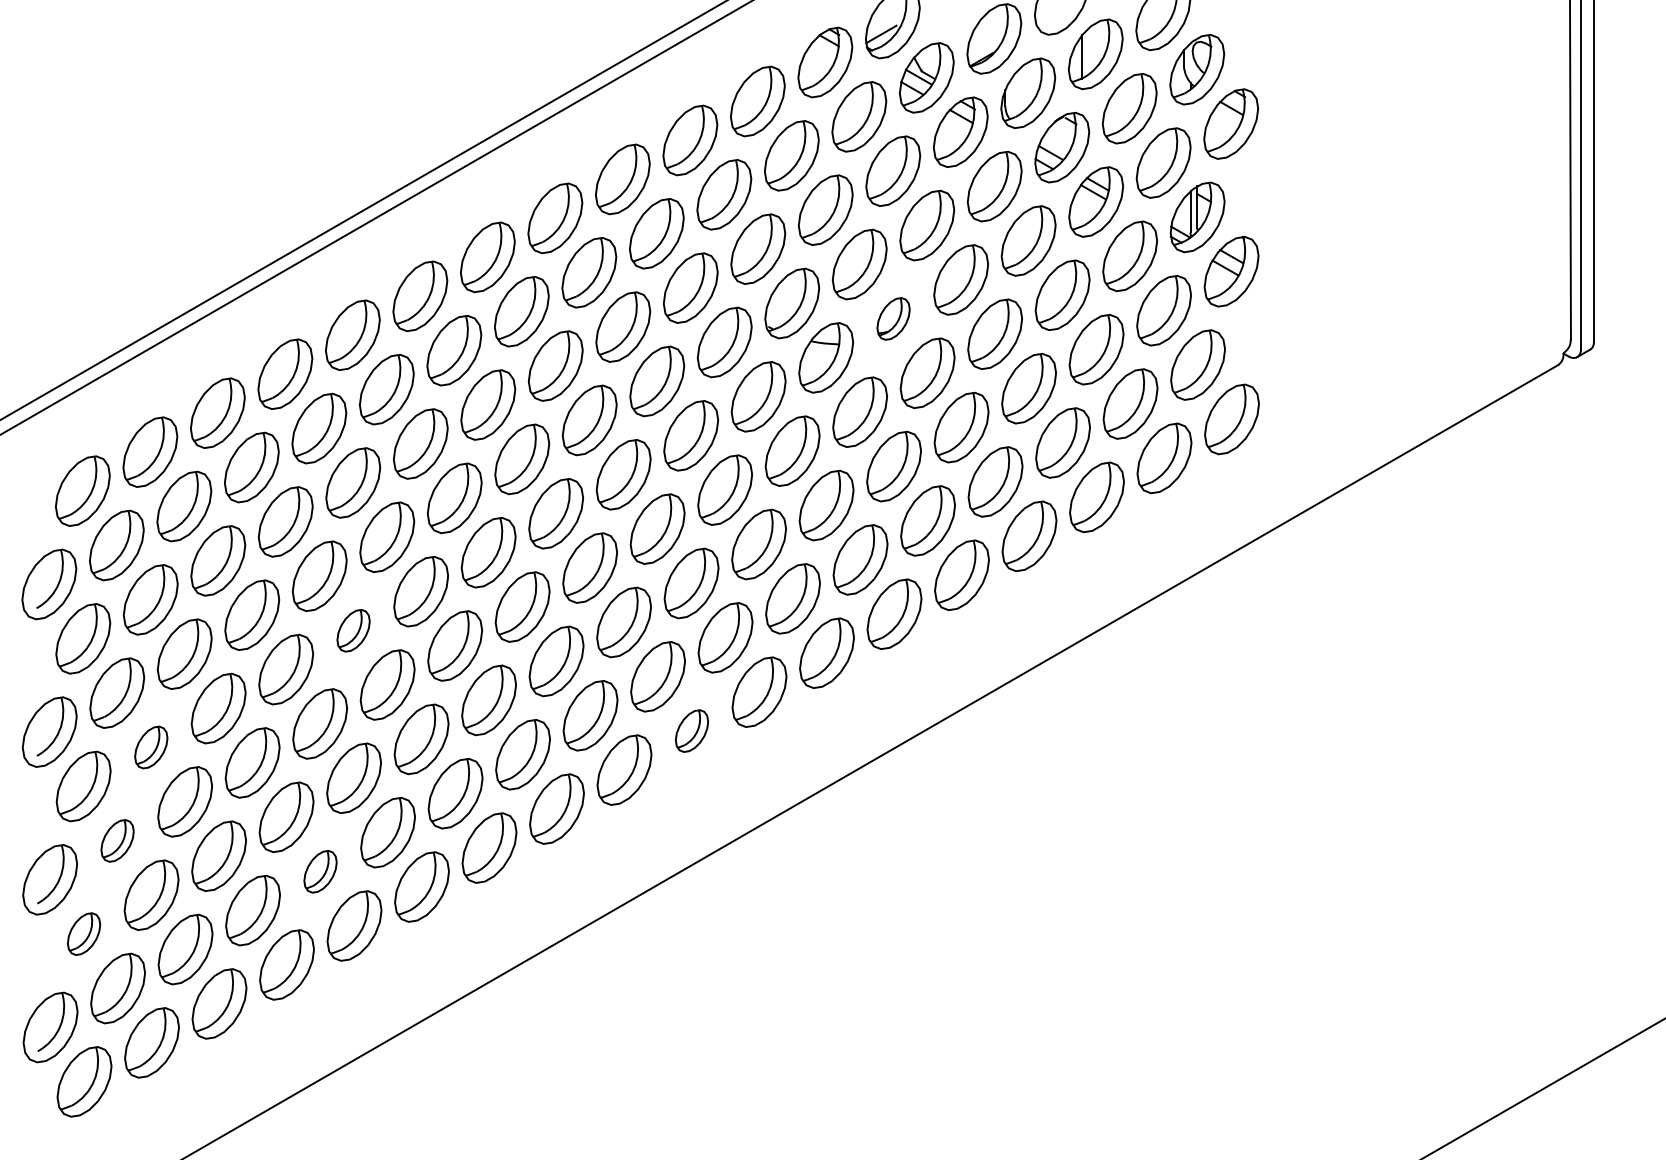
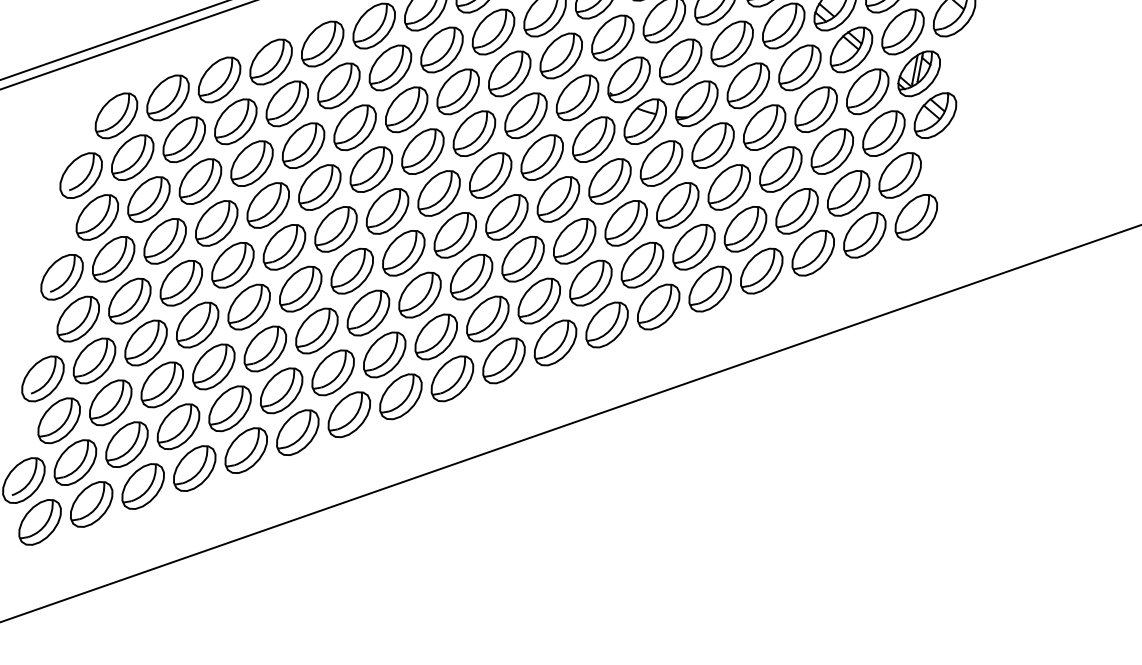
part: (893, 318) -> (696, 103), size x1.67
part: (353, 630) -> (284, 247), size x1.67
part: (691, 730) -> (503, 360), size x1.67
part: (151, 747) -> (130, 301), size x1.67
part: (117, 840) -> (94, 360), size x1.67
part: (320, 871) -> (230, 408), size x1.67
part: (83, 933) -> (58, 420), size x1.67

